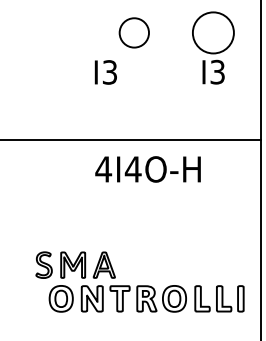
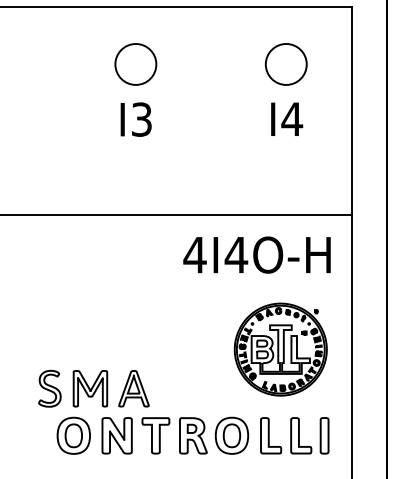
circle: (134, 32) -> (135, 64), moved
circle: (212, 32) -> (285, 63), size x0.71
text: (217, 72) -> (292, 119), I3 -> I4
text: (147, 169) -> (256, 254), moved
part: (209, 237) -> (280, 349), added

